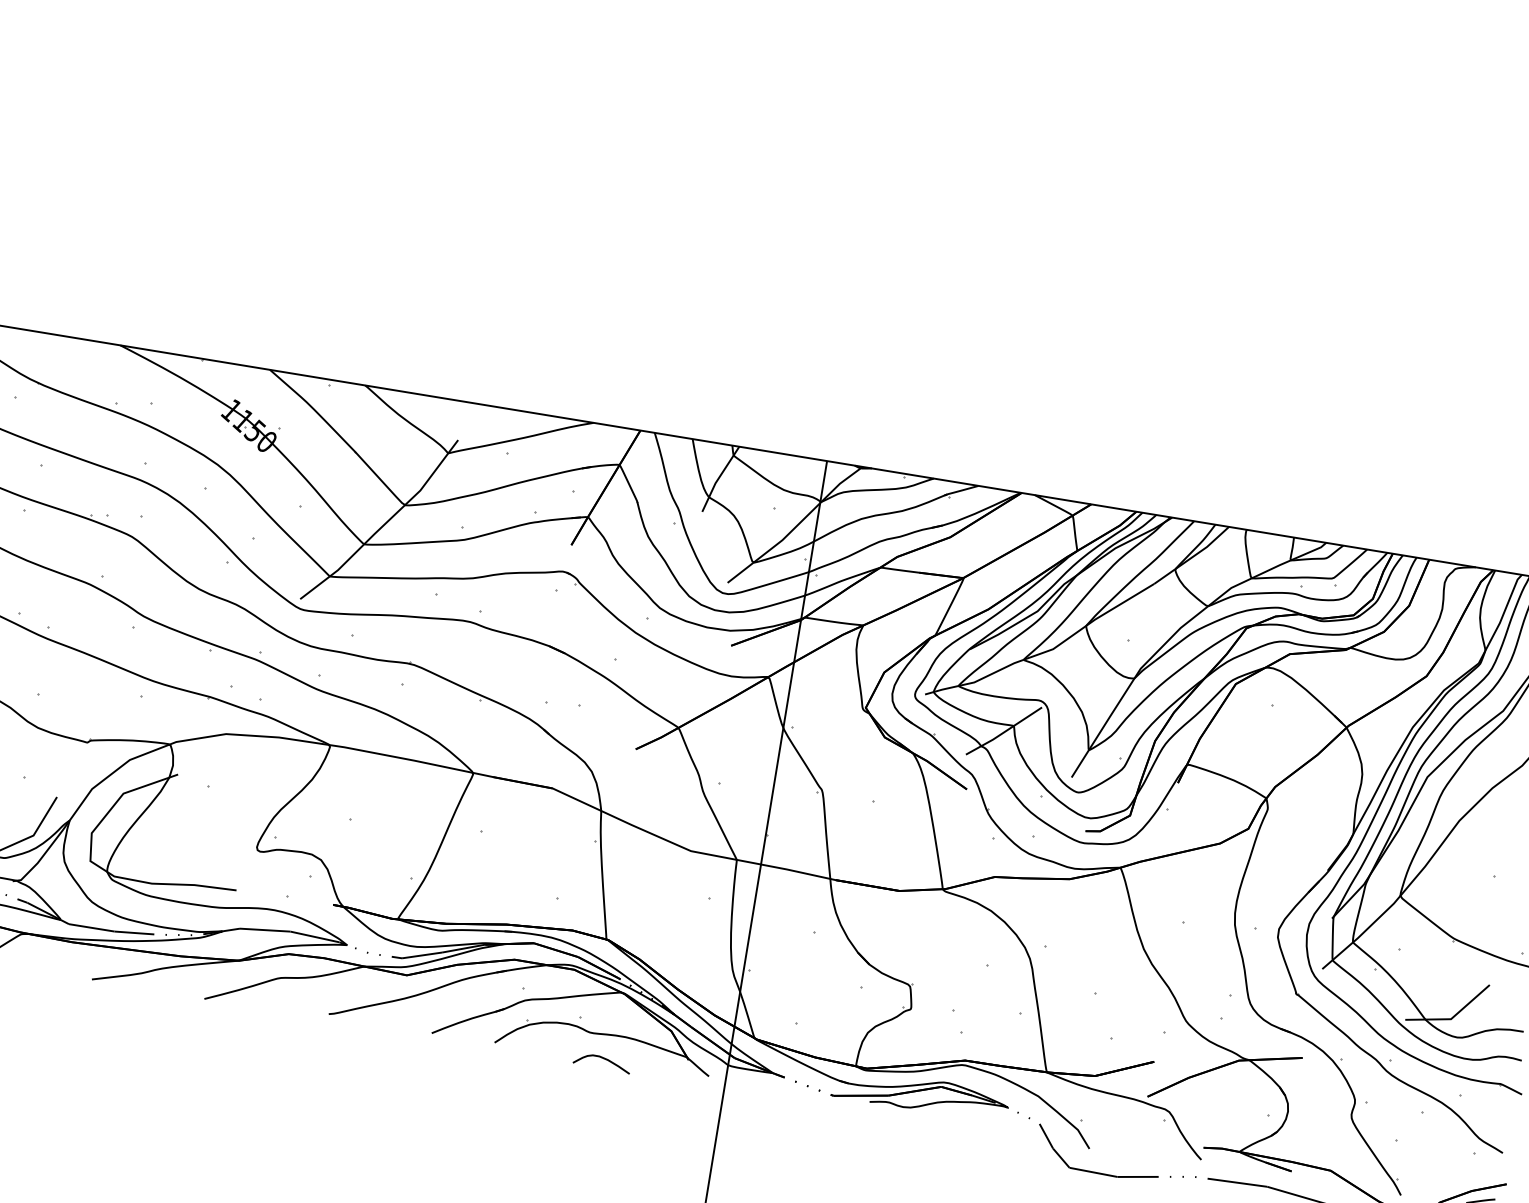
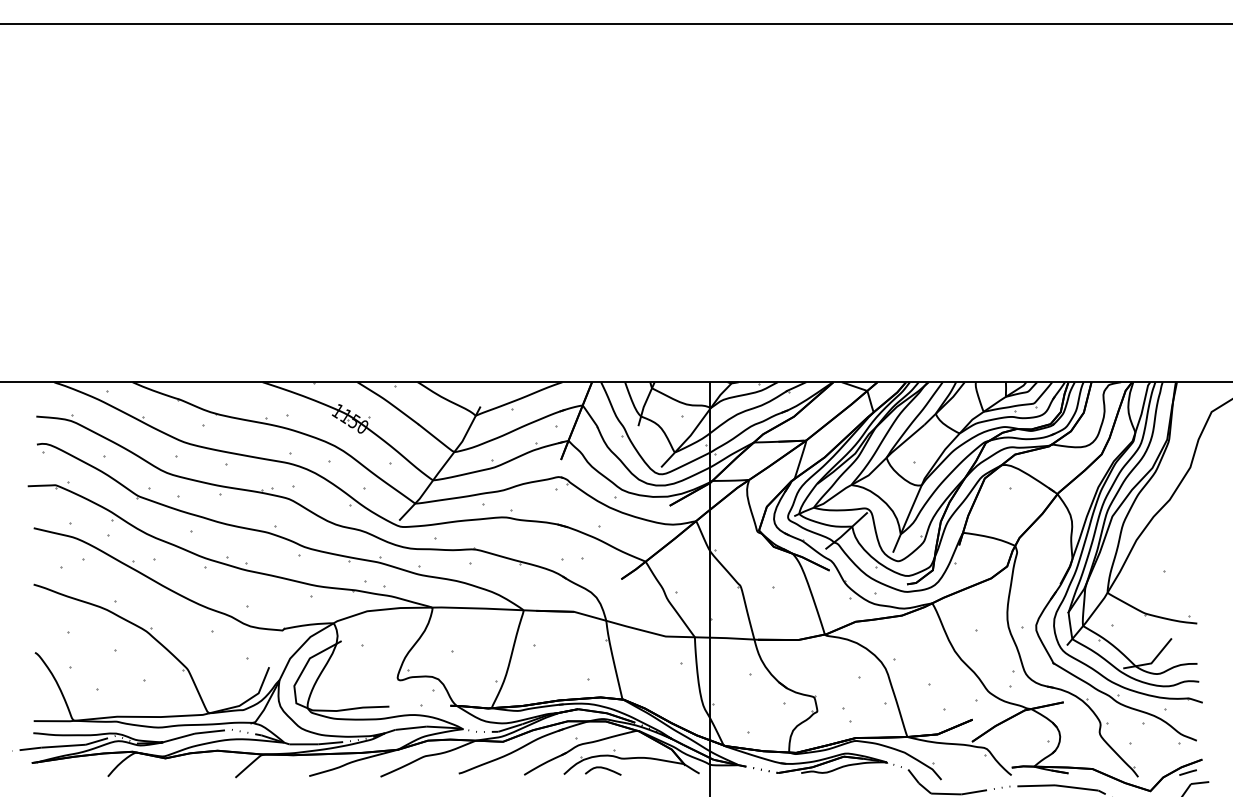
curve: (604, 1060) -> (604, 769), moved

